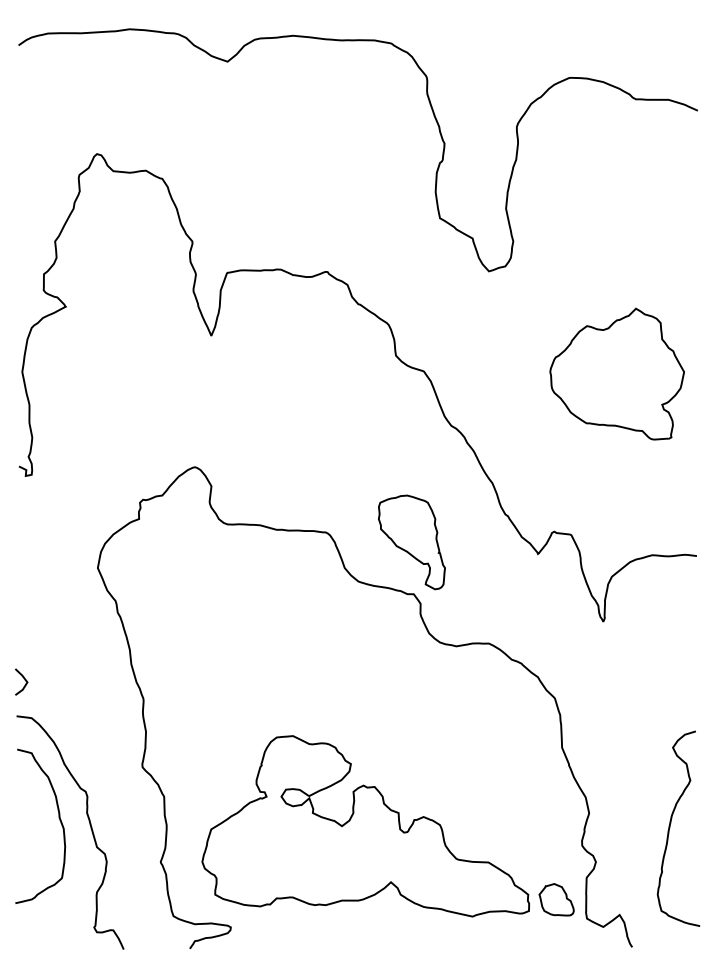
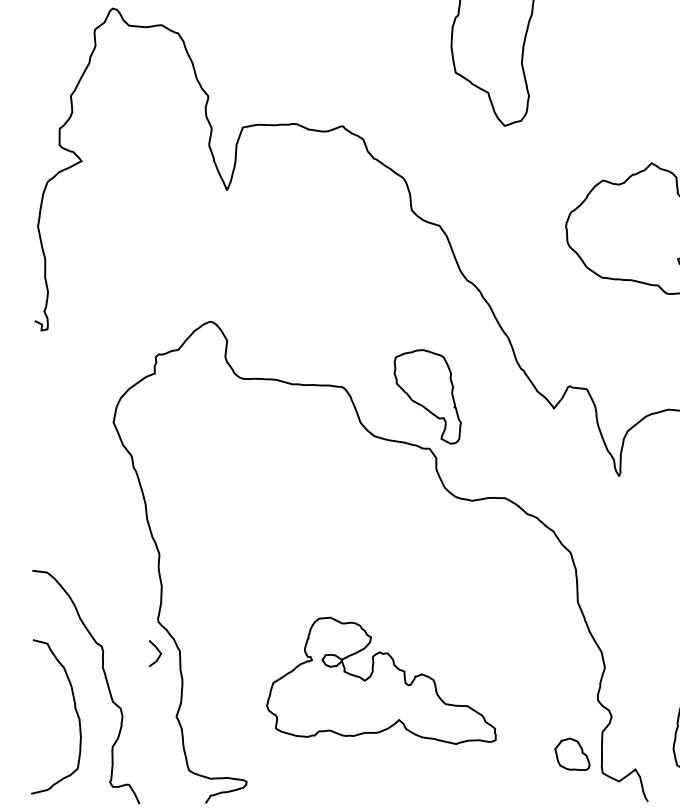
line: (24, 680) -> (158, 652), moved
curve: (59, 820) -> (75, 711), moved
part: (365, 826) -> (381, 681), size x0.7

